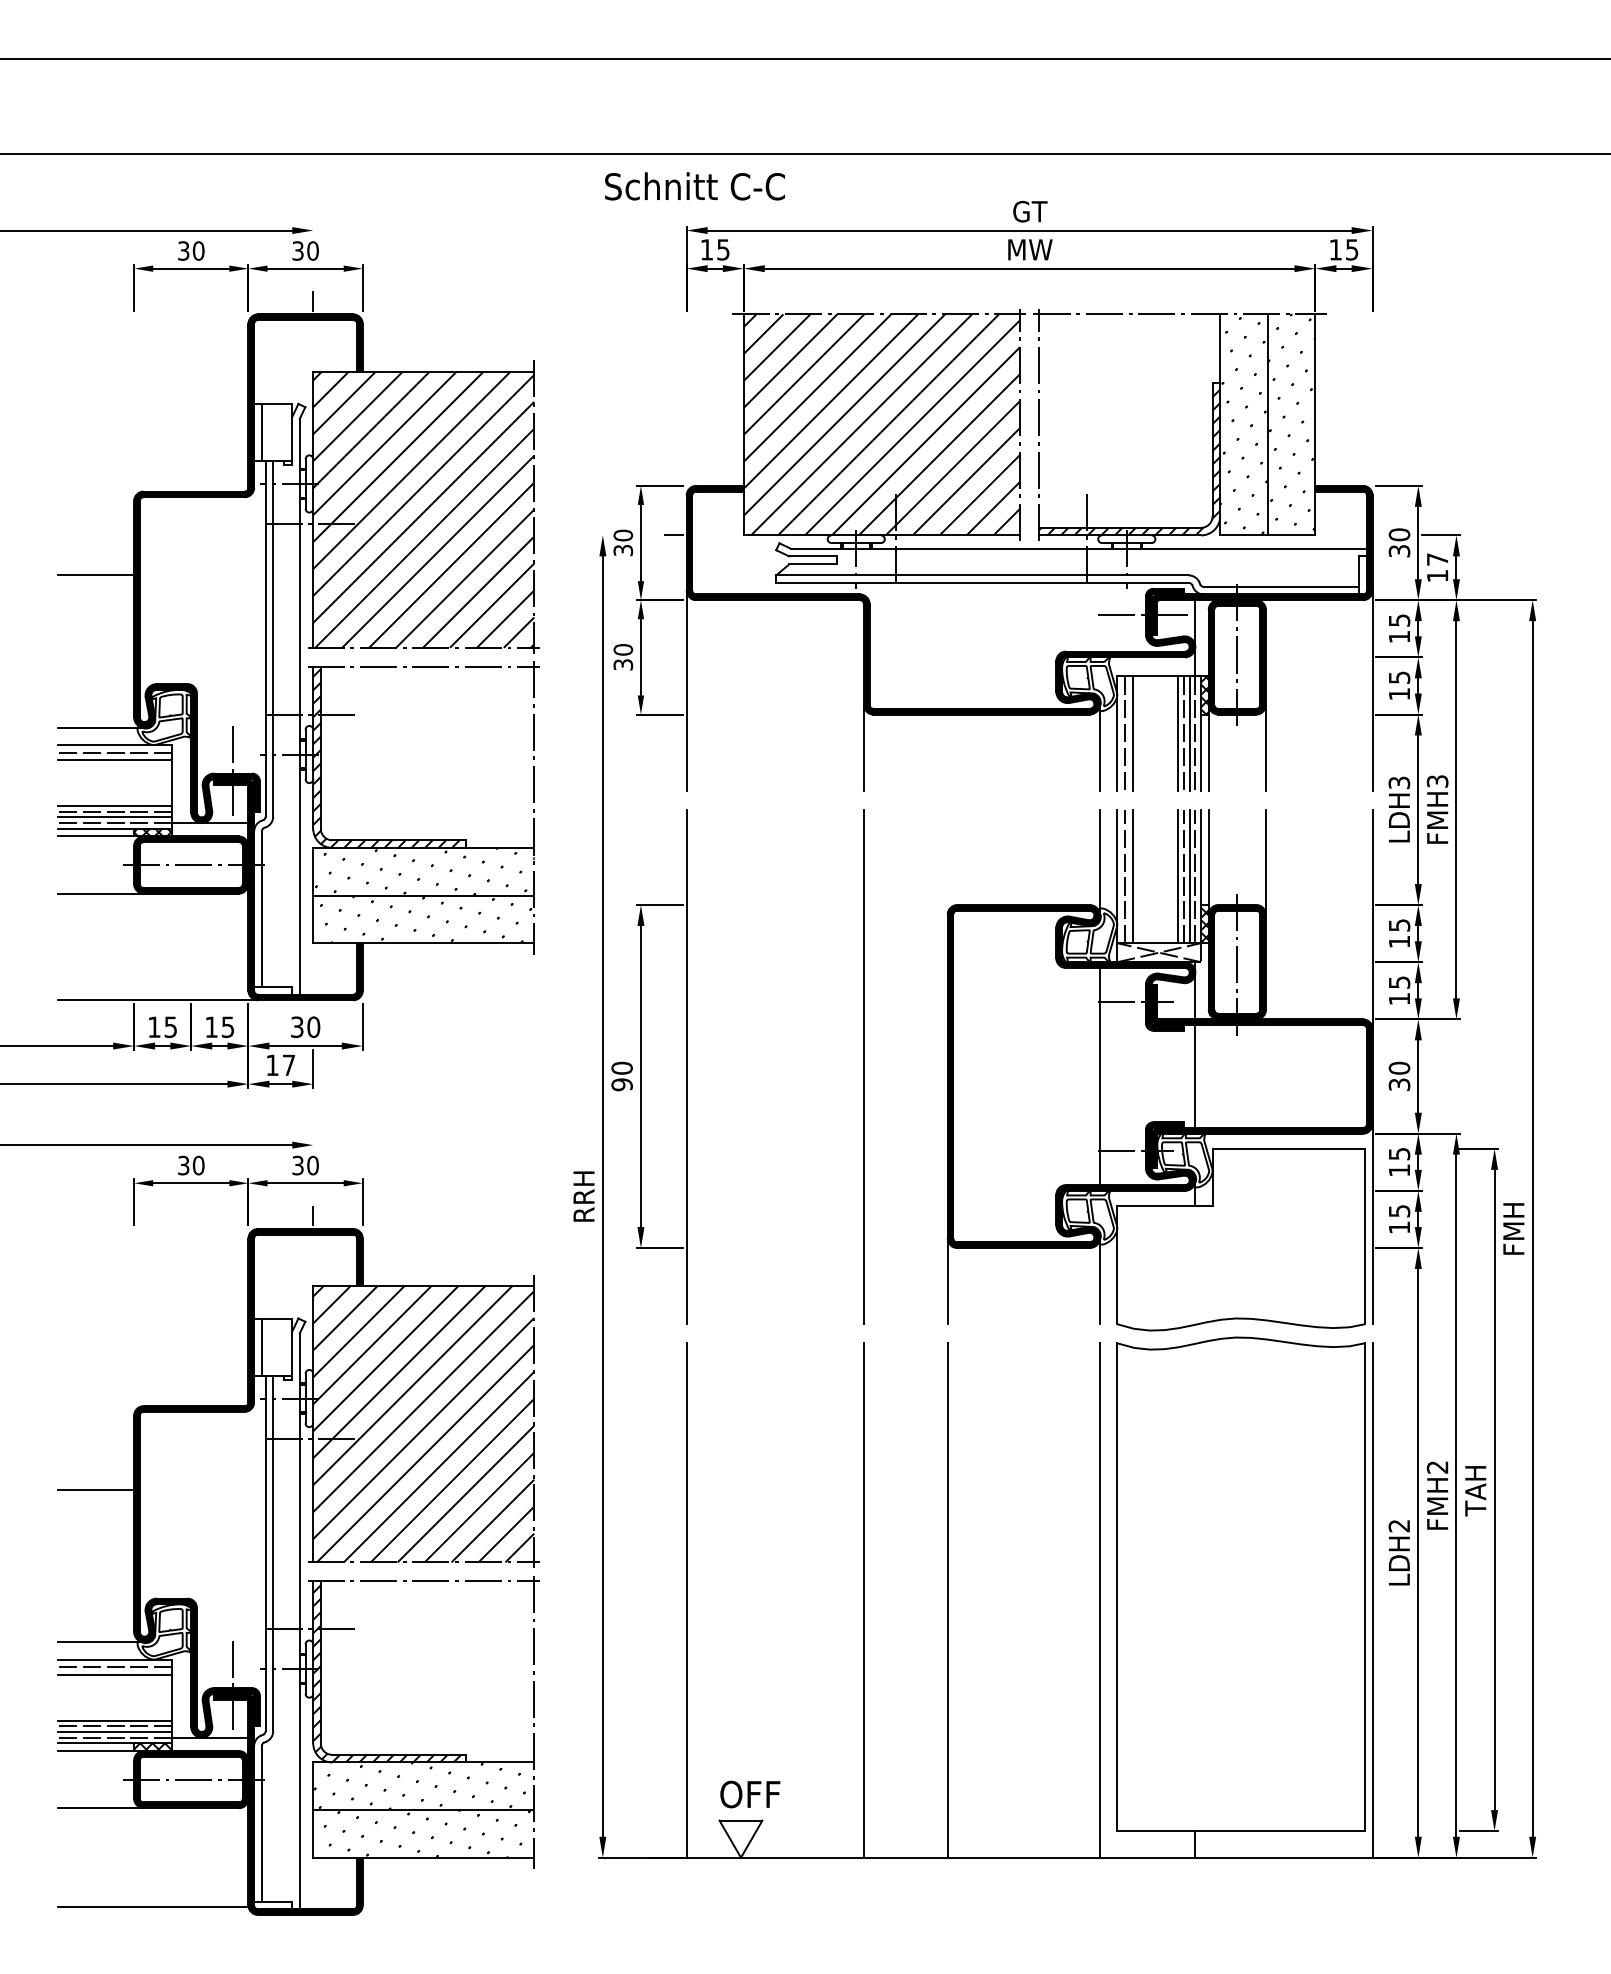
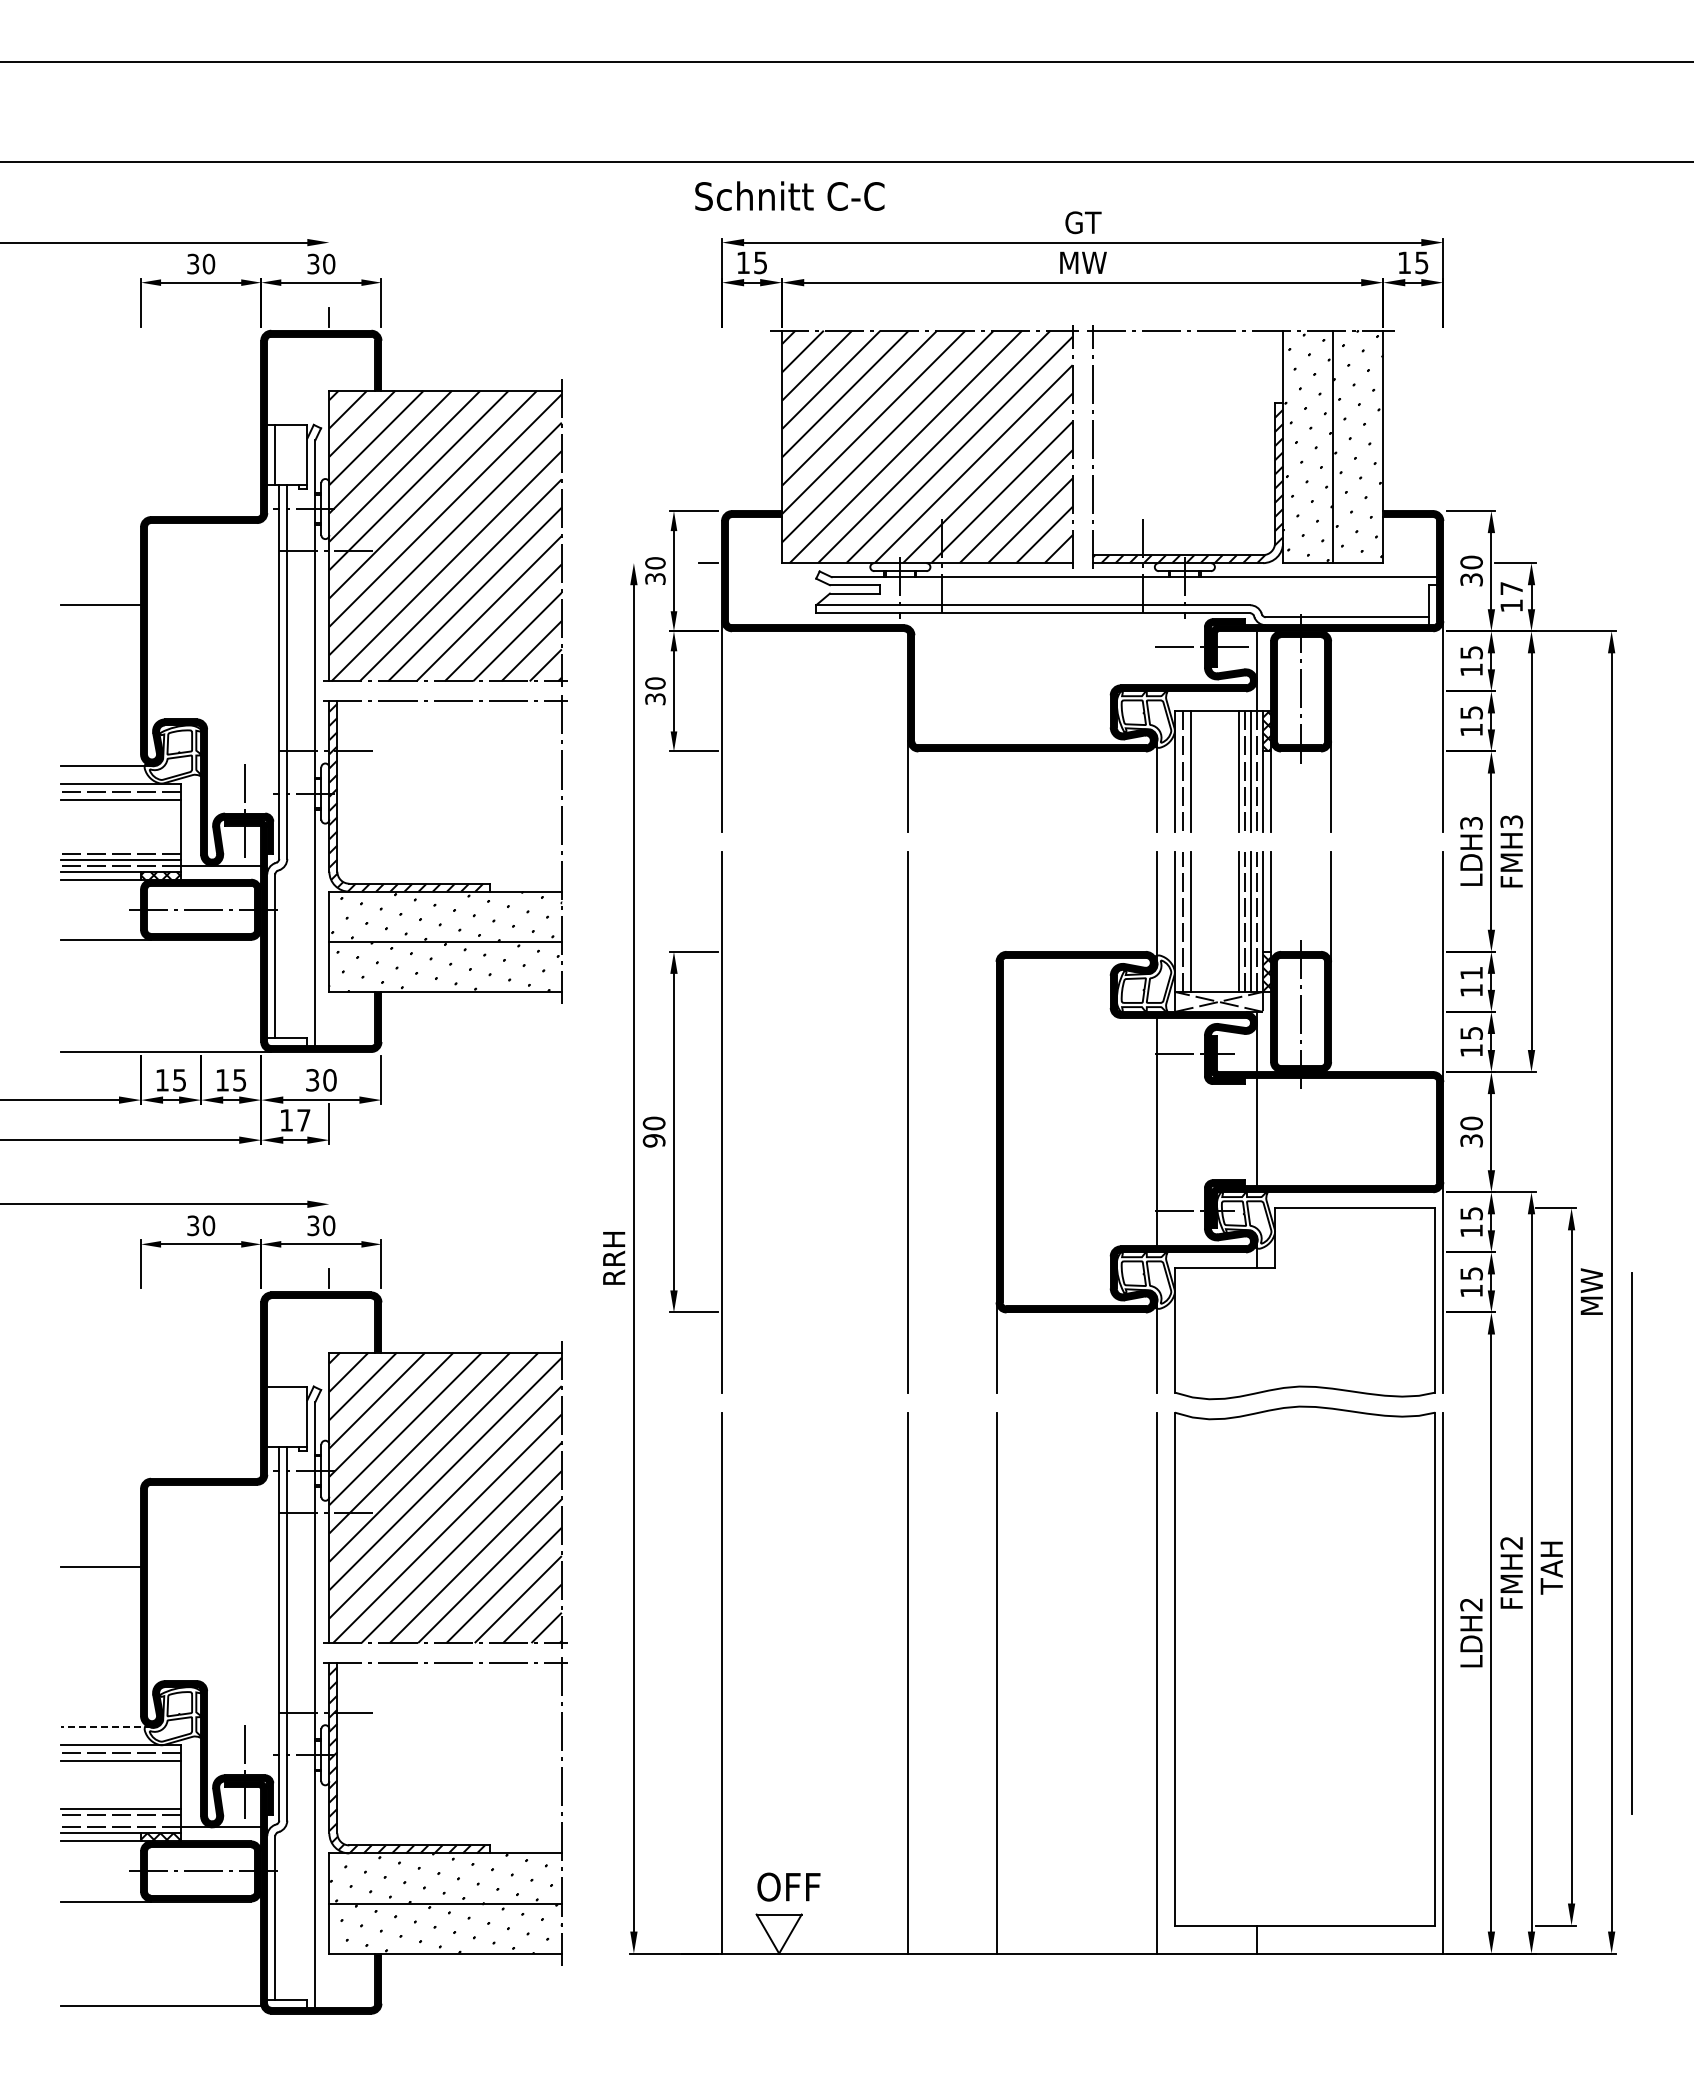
text: (694, 185) -> (789, 195), moved
line: (114, 805) -> (120, 847), removed
text: (1399, 925) -> (1471, 973), 15 -> 11
text: (1513, 1229) -> (1591, 1292), FMH -> MW
line: (262, 1346) -> (275, 1416), removed
line: (1551, 1467) -> (1631, 1543), added
line: (101, 1642) -> (106, 1727), solid -> dashed
line: (114, 1732) -> (120, 1821), removed

